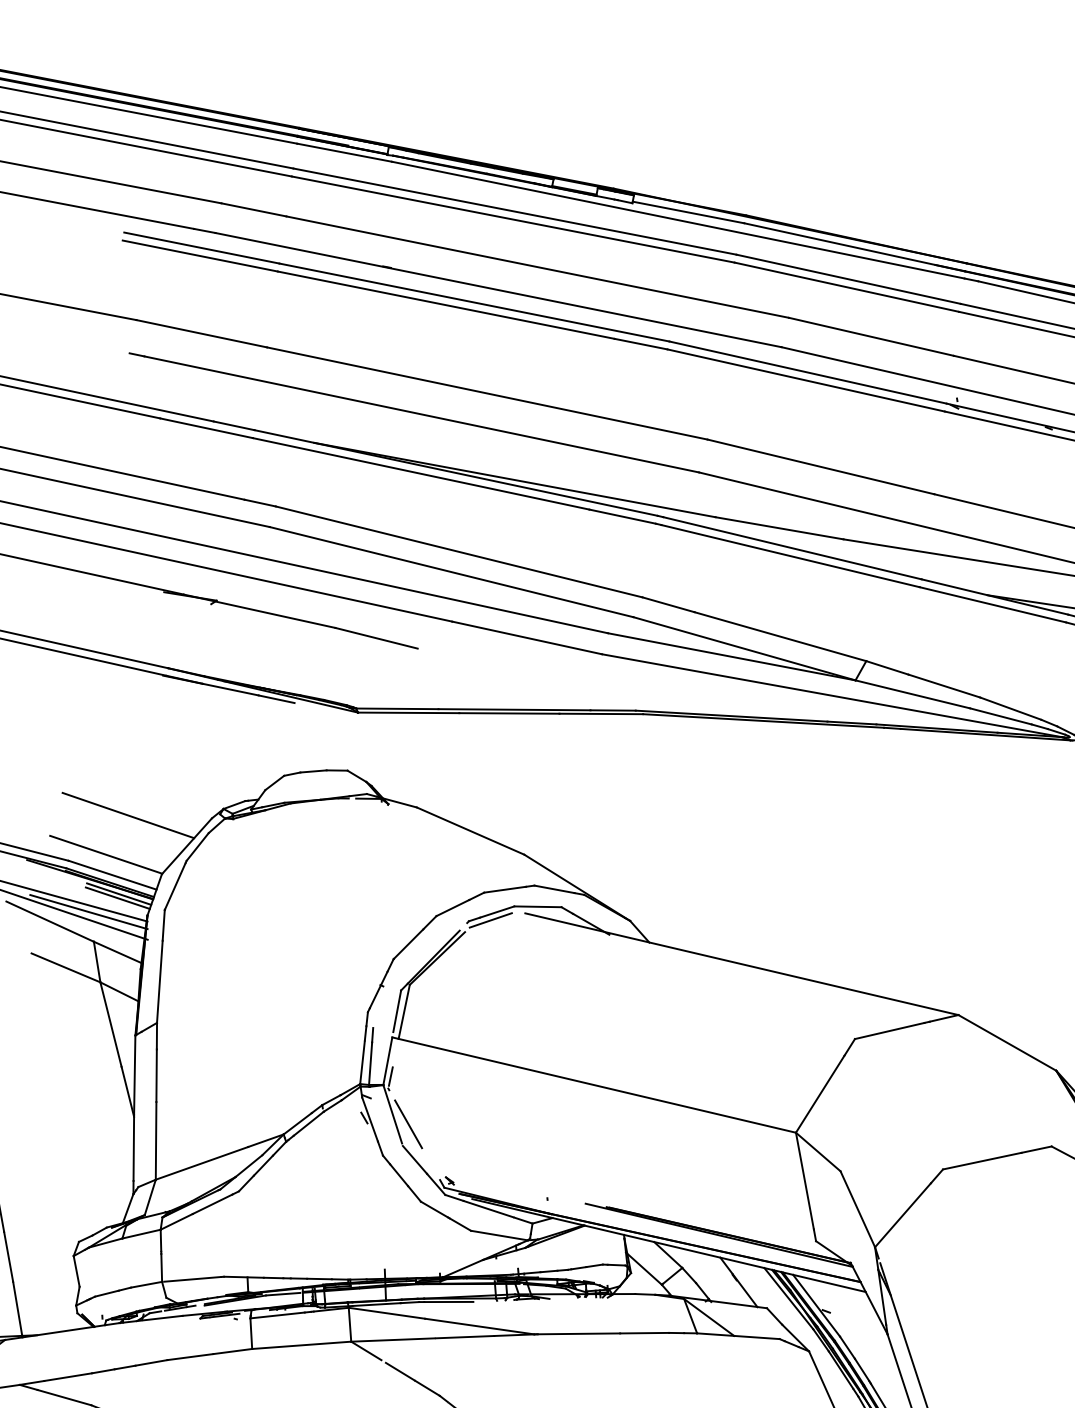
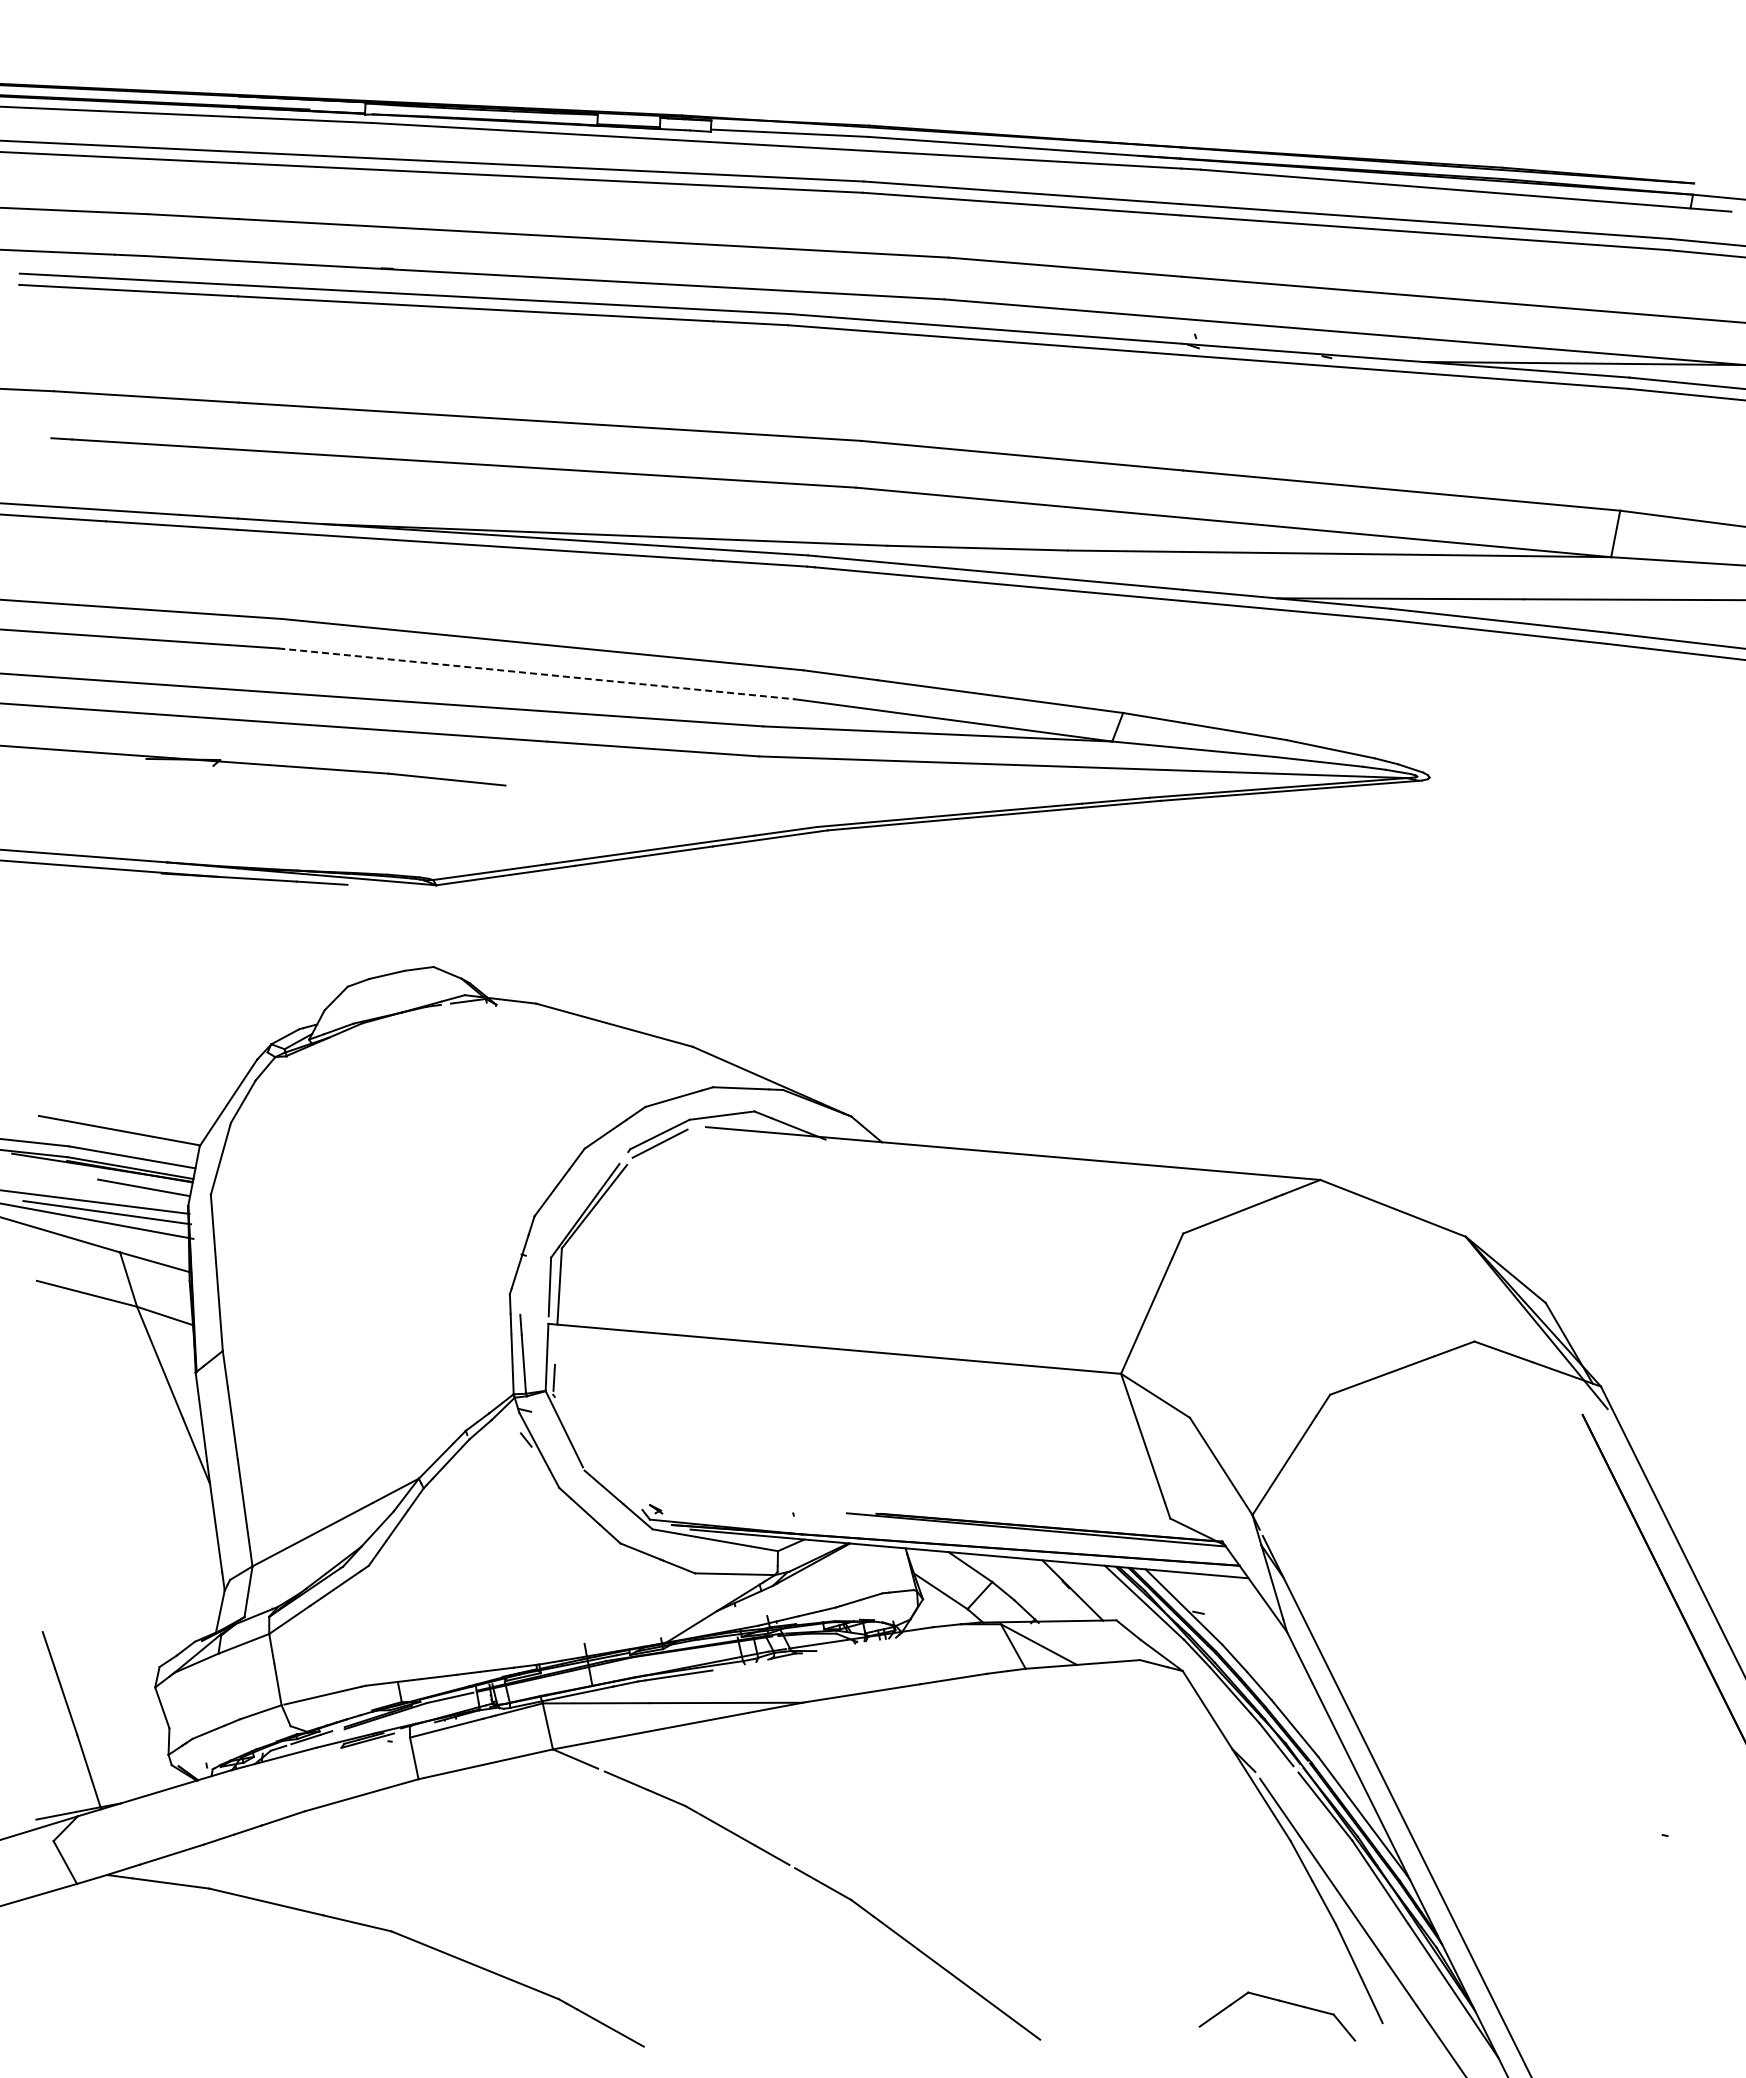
line: (451, 571) -> (536, 673), solid -> dashed
line: (127, 815) -> (141, 1072), removed
line: (118, 893) -> (144, 1181), removed
line: (408, 1124) -> (587, 1439), removed

